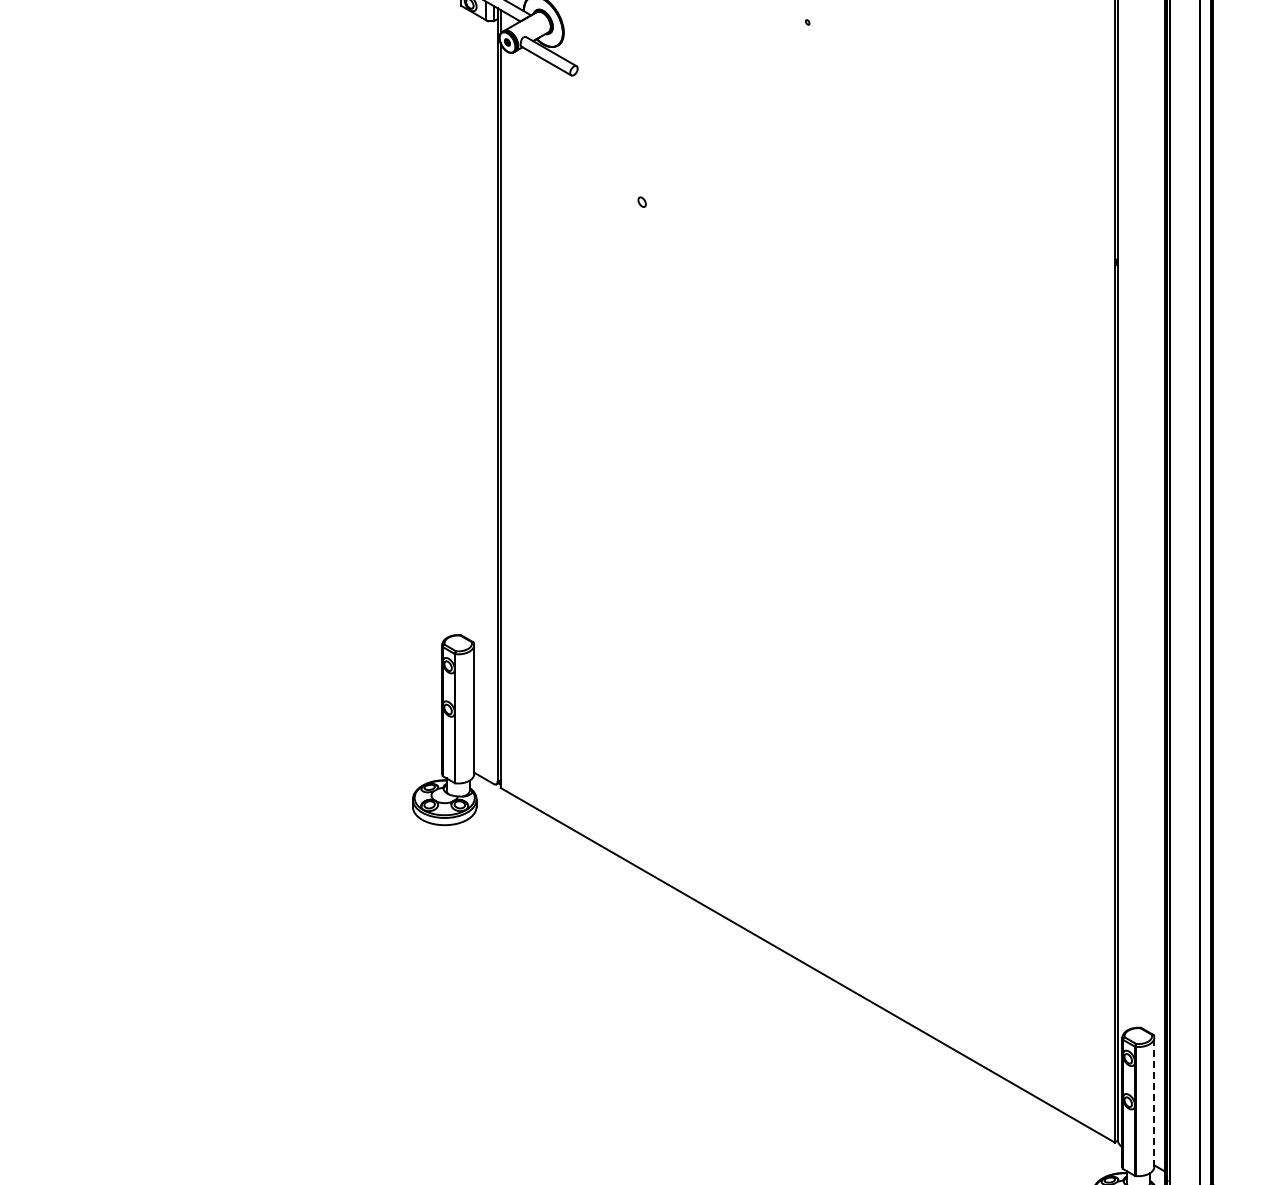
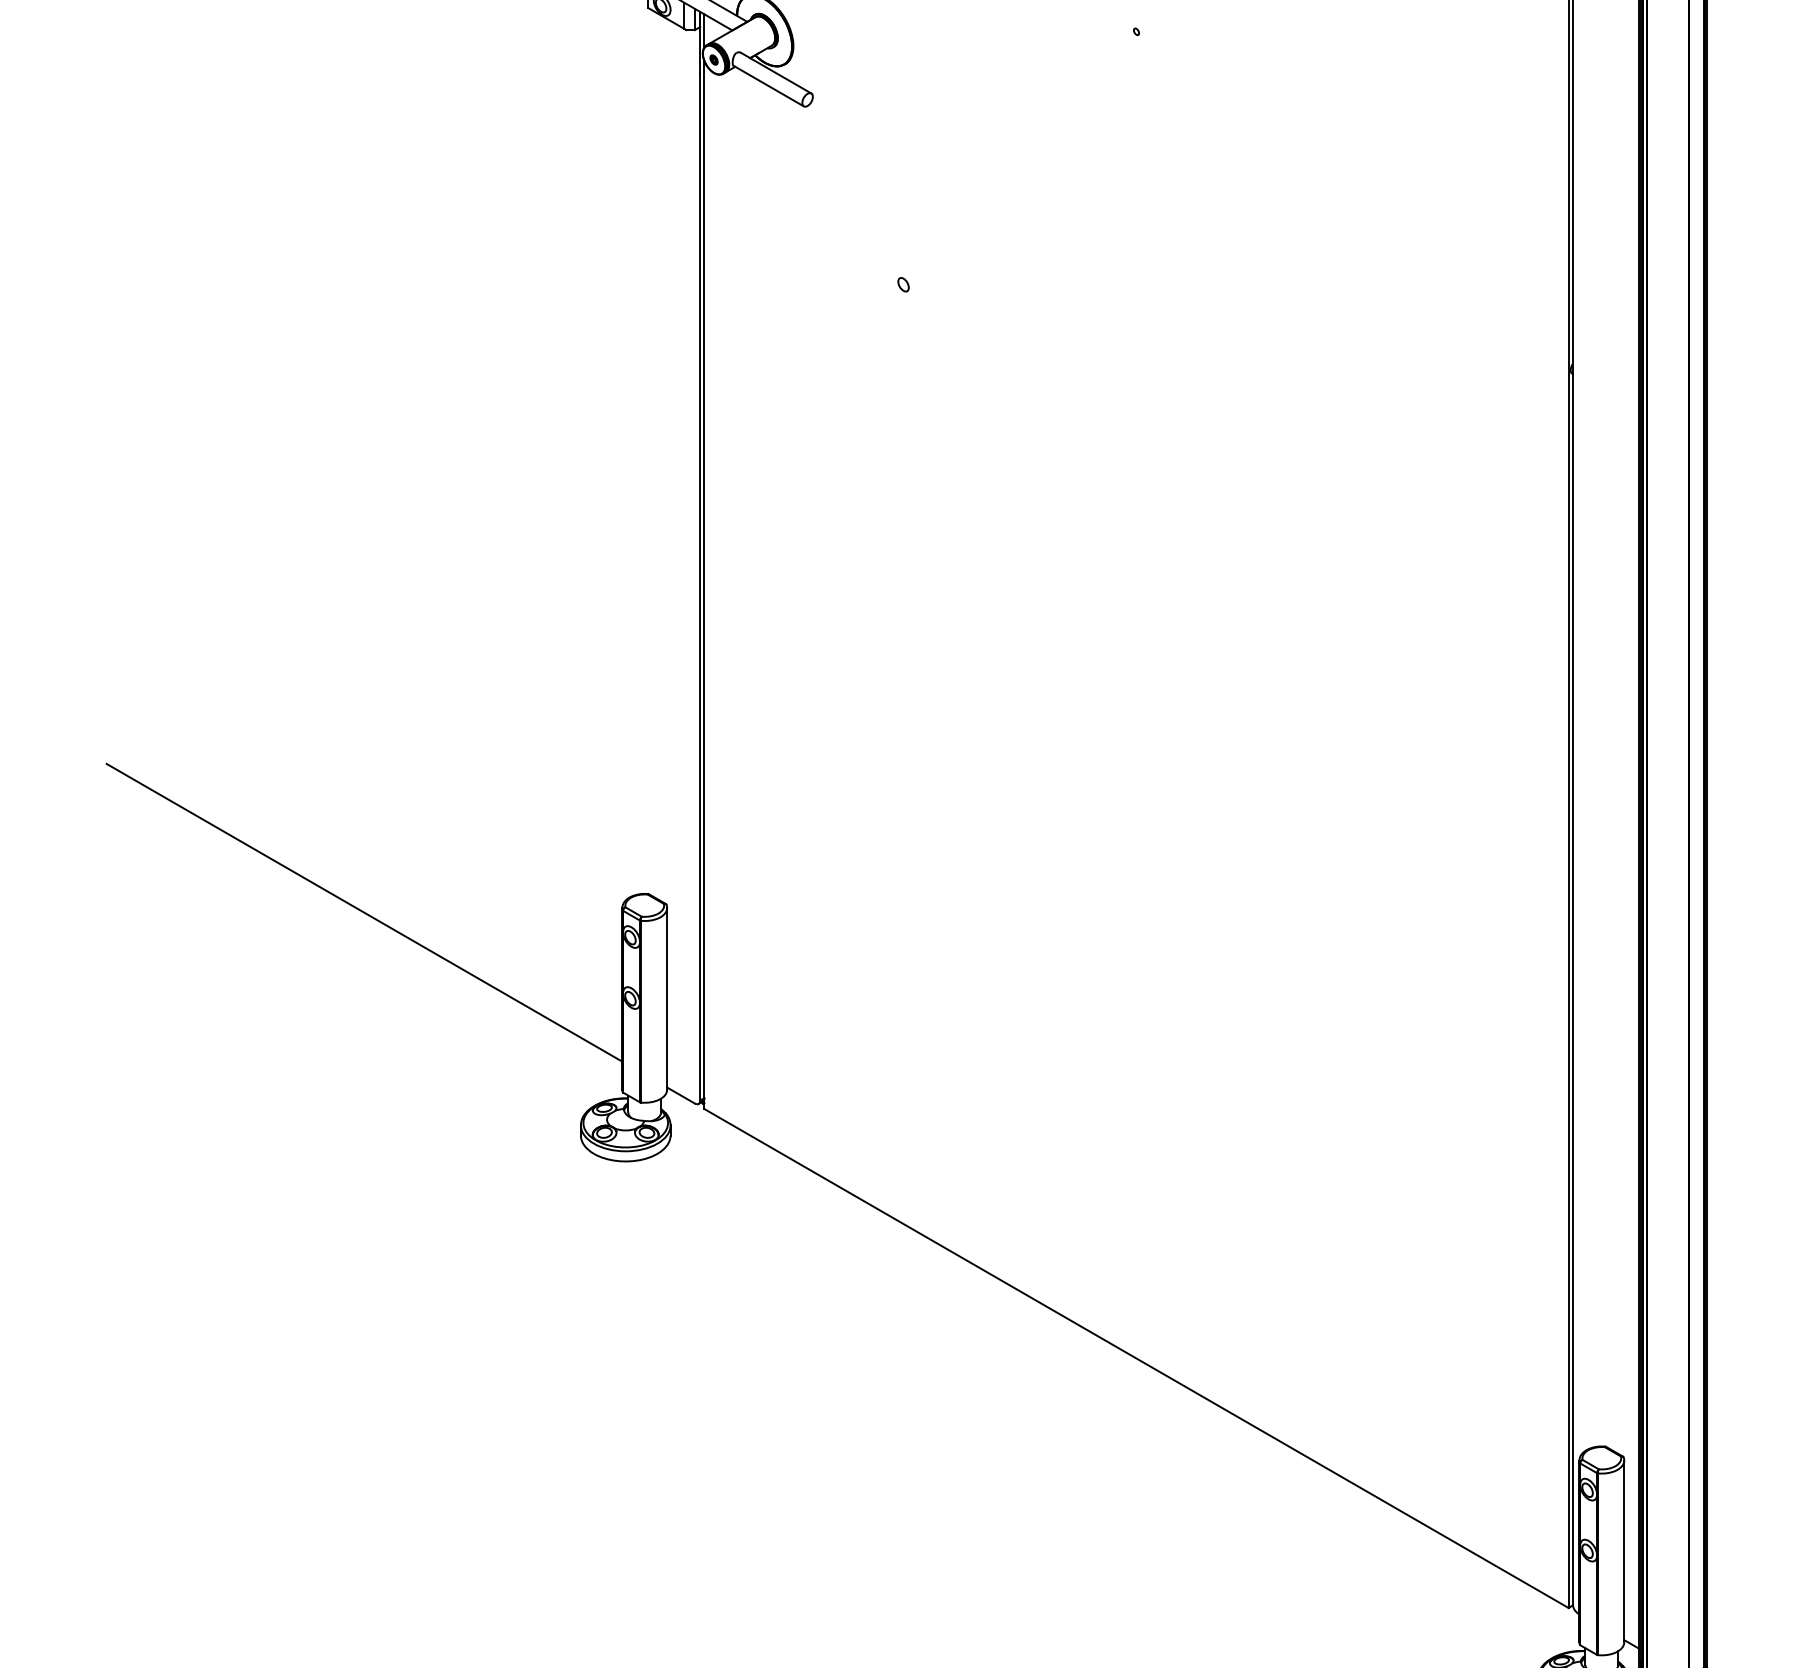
line: (258, 648) -> (363, 912), added
line: (1154, 1102) -> (1624, 1551), dashed -> solid

